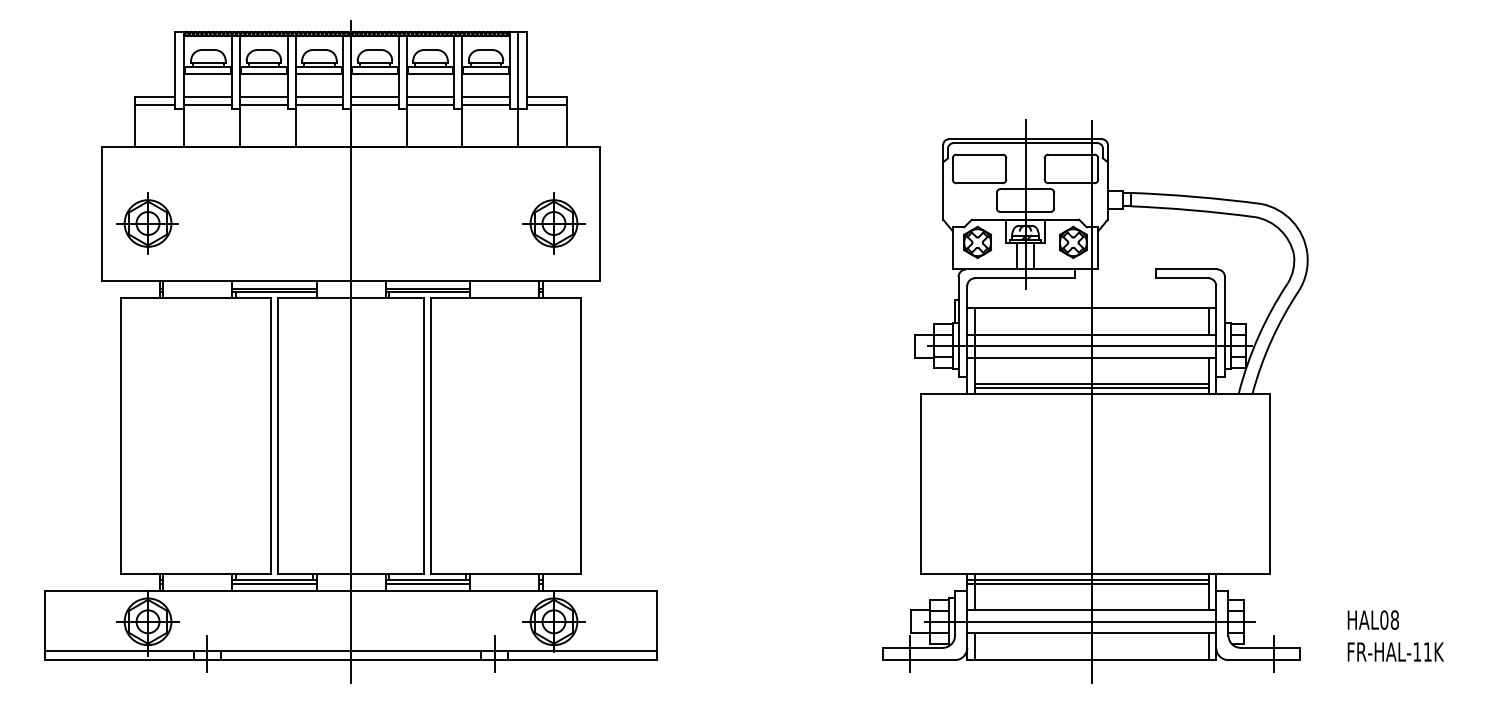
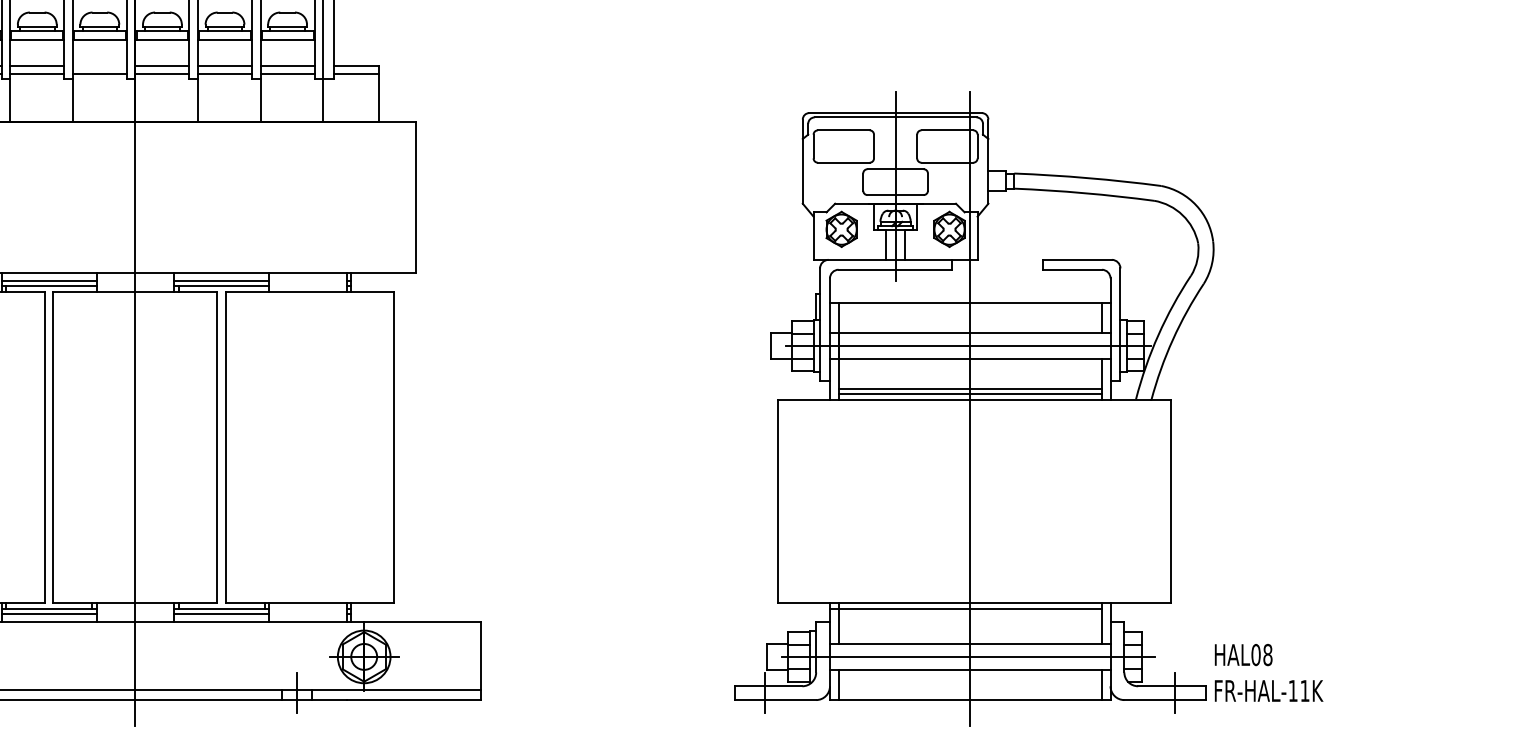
line: (319, 97) -> (99, 66), removed
part: (553, 223) -> (363, 208), removed
line: (1087, 583) -> (965, 613), removed
text: (1395, 635) -> (1268, 672), moved

